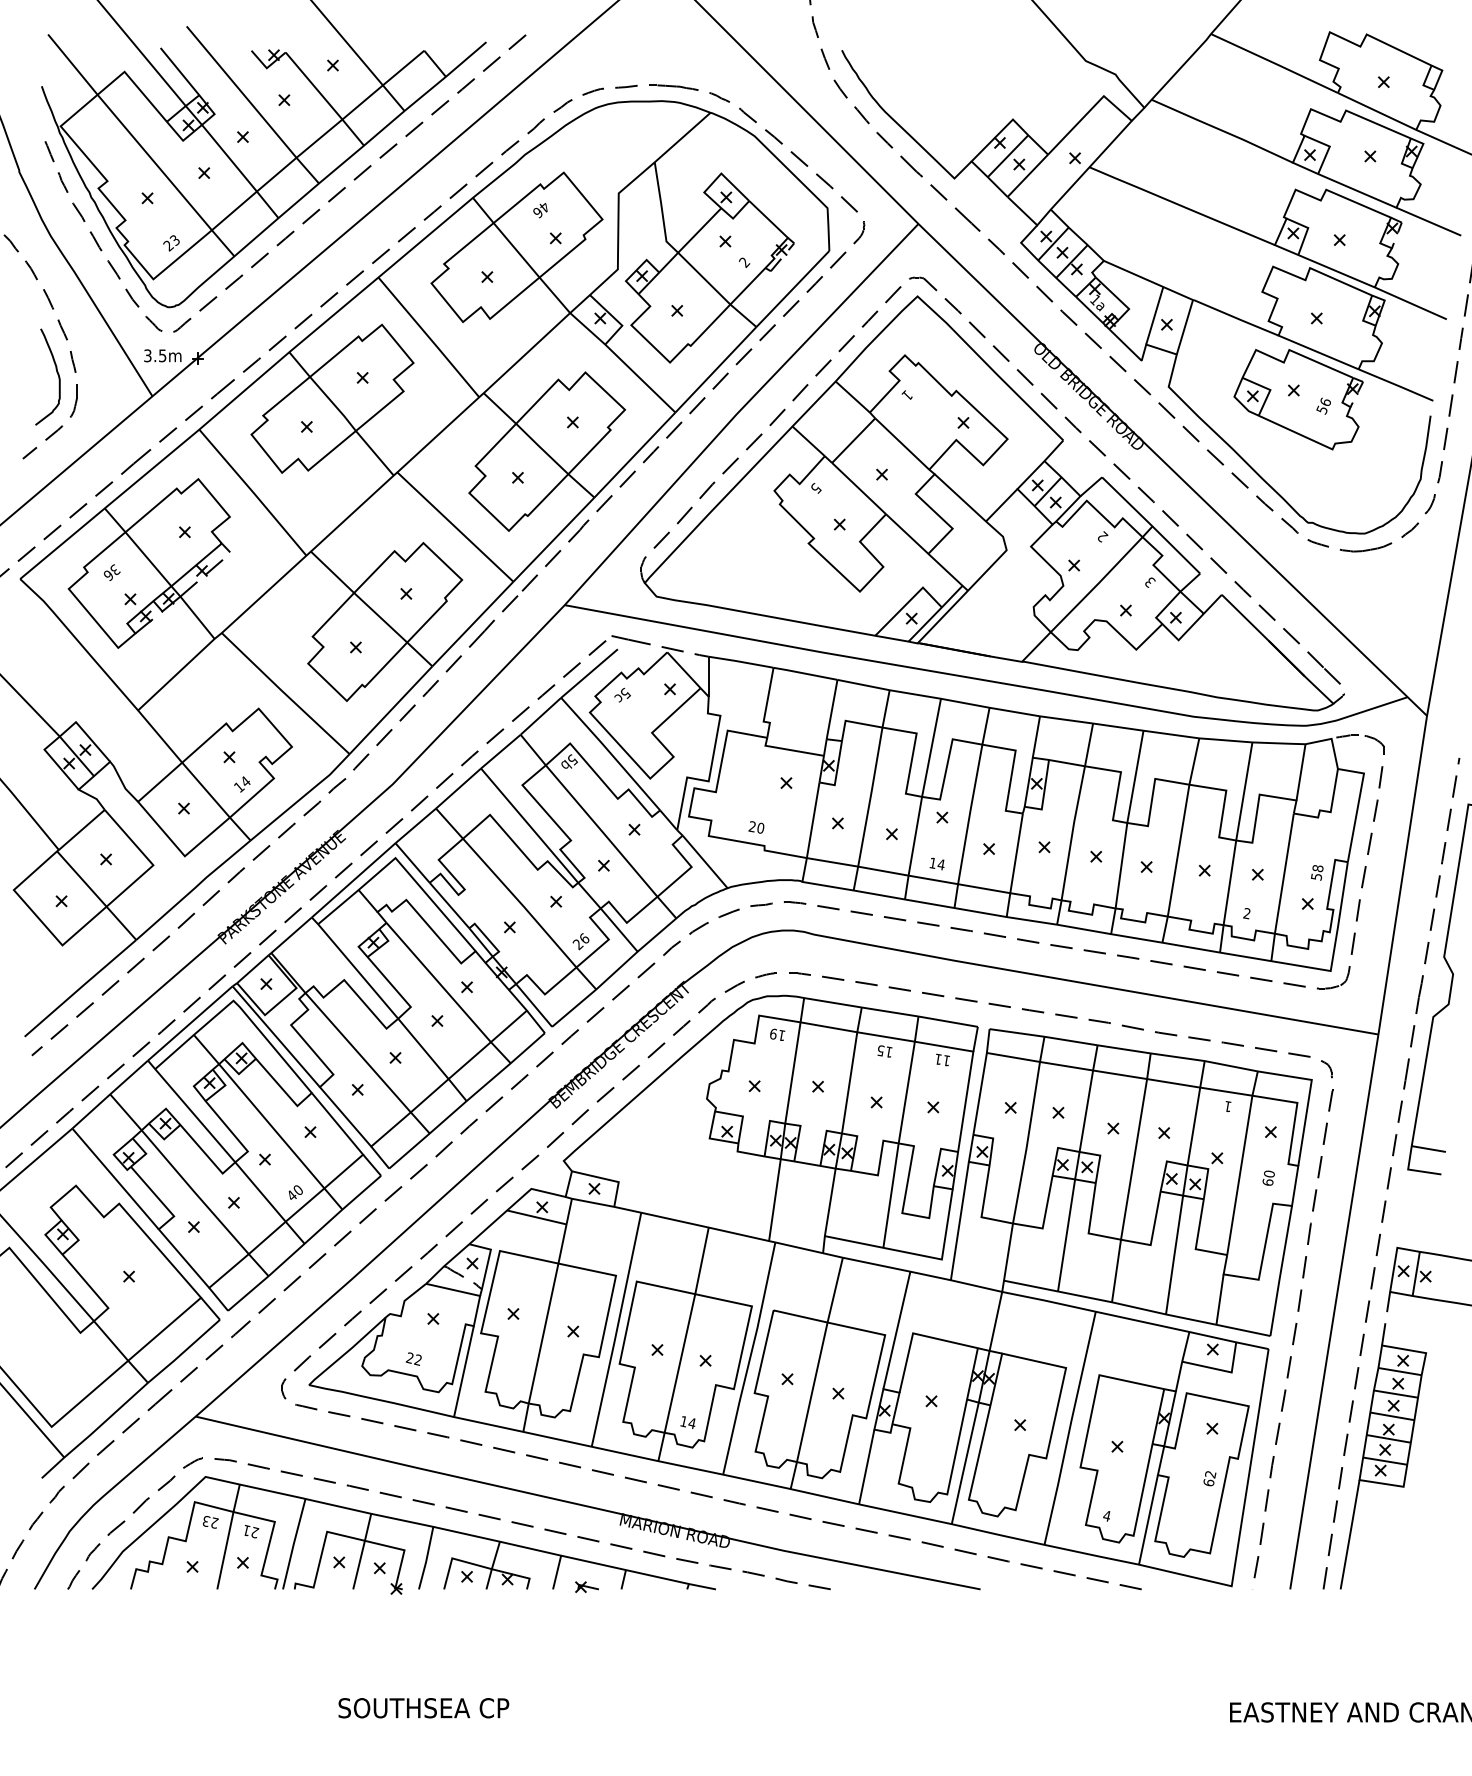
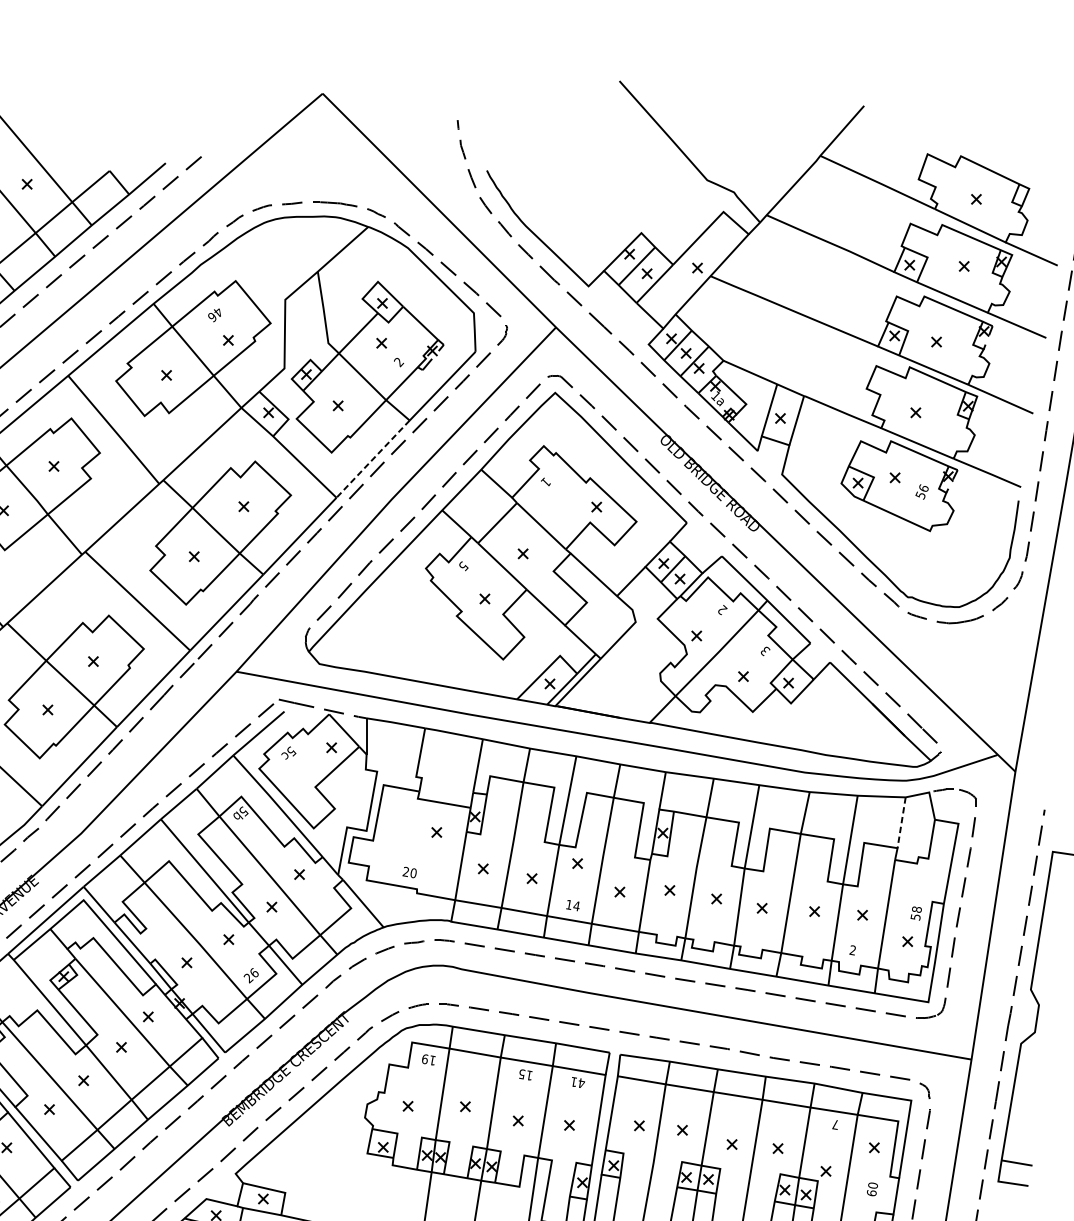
line: (715, 369) -> (372, 458), solid -> dashed
line: (1300, 772) -> (901, 822), solid -> dashed
text: (946, 1060) -> (581, 1083), 11 -> 41
text: (1227, 1106) -> (835, 1124), 1 -> 7

